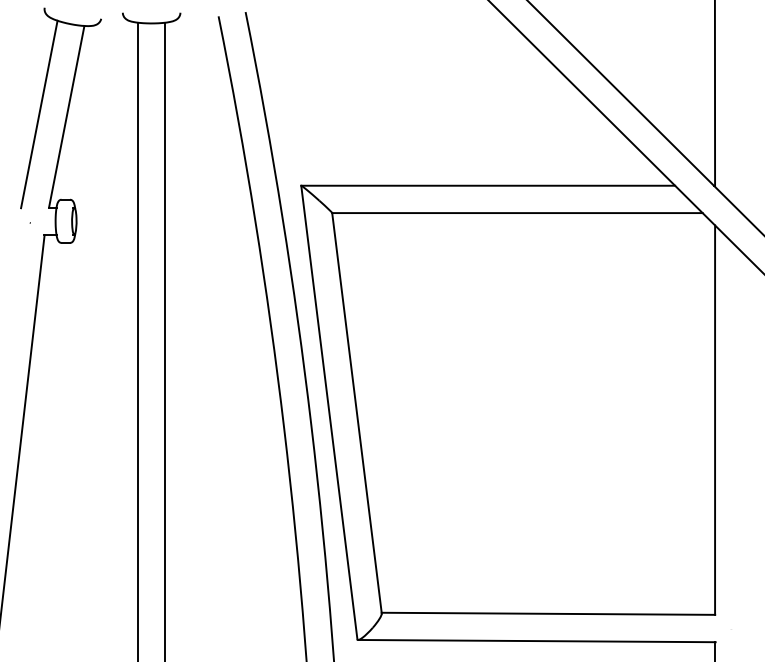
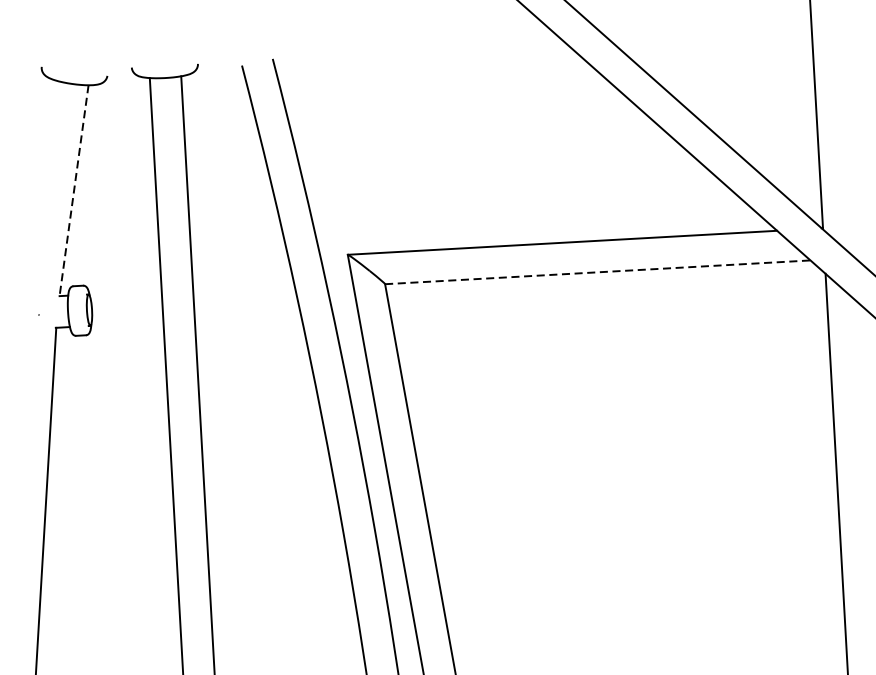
line: (39, 114) -> (42, 189), removed
line: (66, 116) -> (73, 190), solid -> dashed
line: (517, 213) -> (597, 272), solid -> dashed

